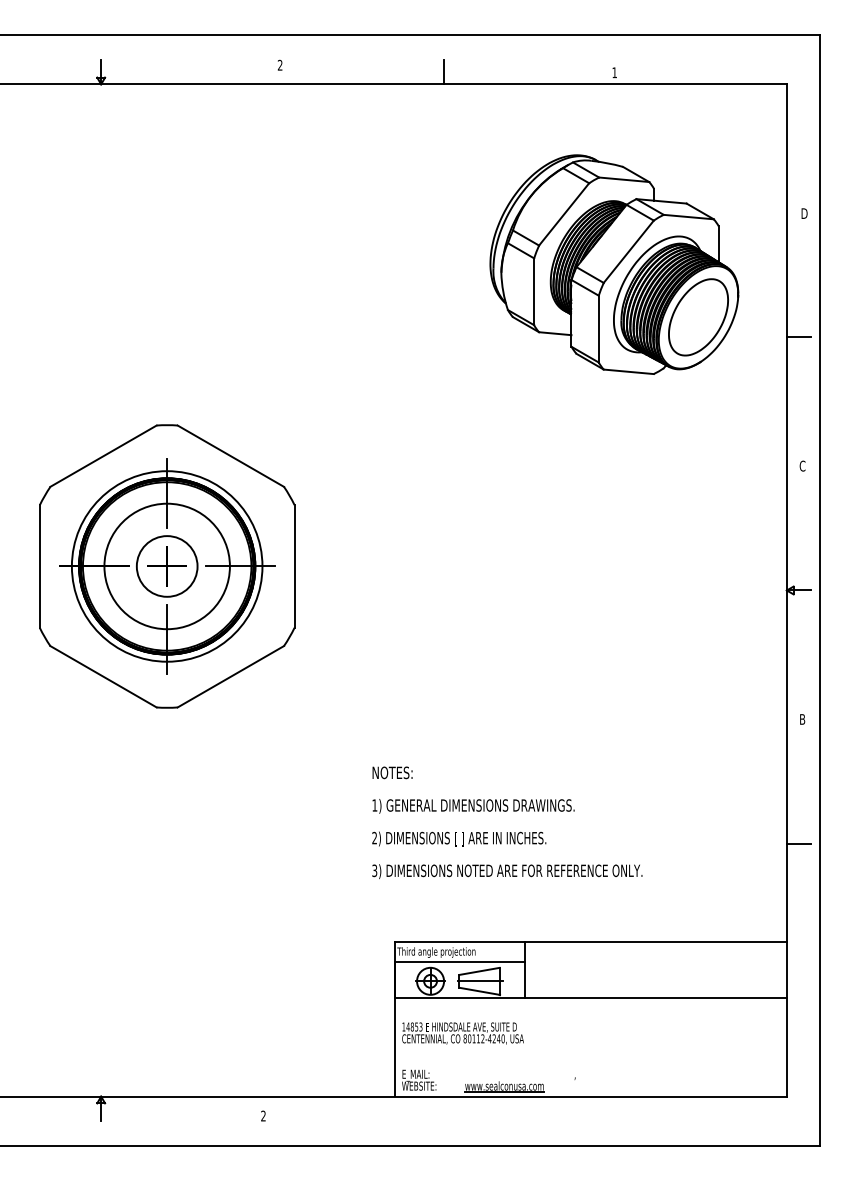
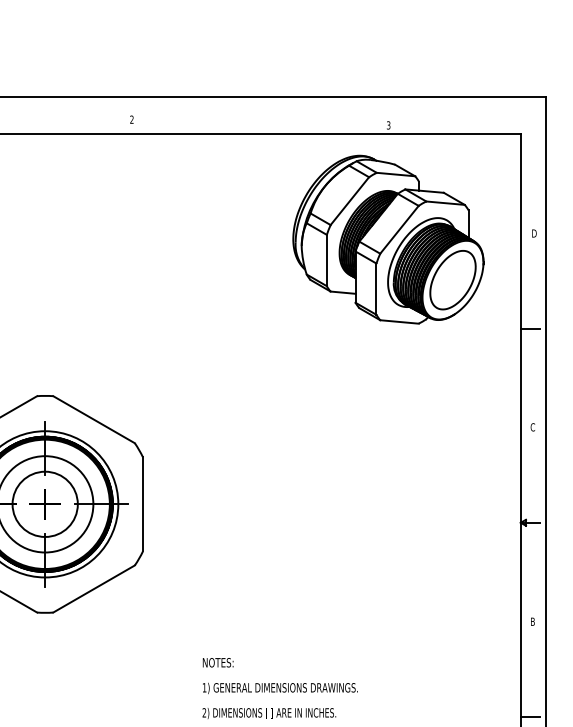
line: (444, 71) -> (258, 124), removed
text: (614, 72) -> (388, 125), 1 -> 3
part: (614, 264) -> (388, 239), moved
circle: (166, 566) -> (44, 504), size x1.4

